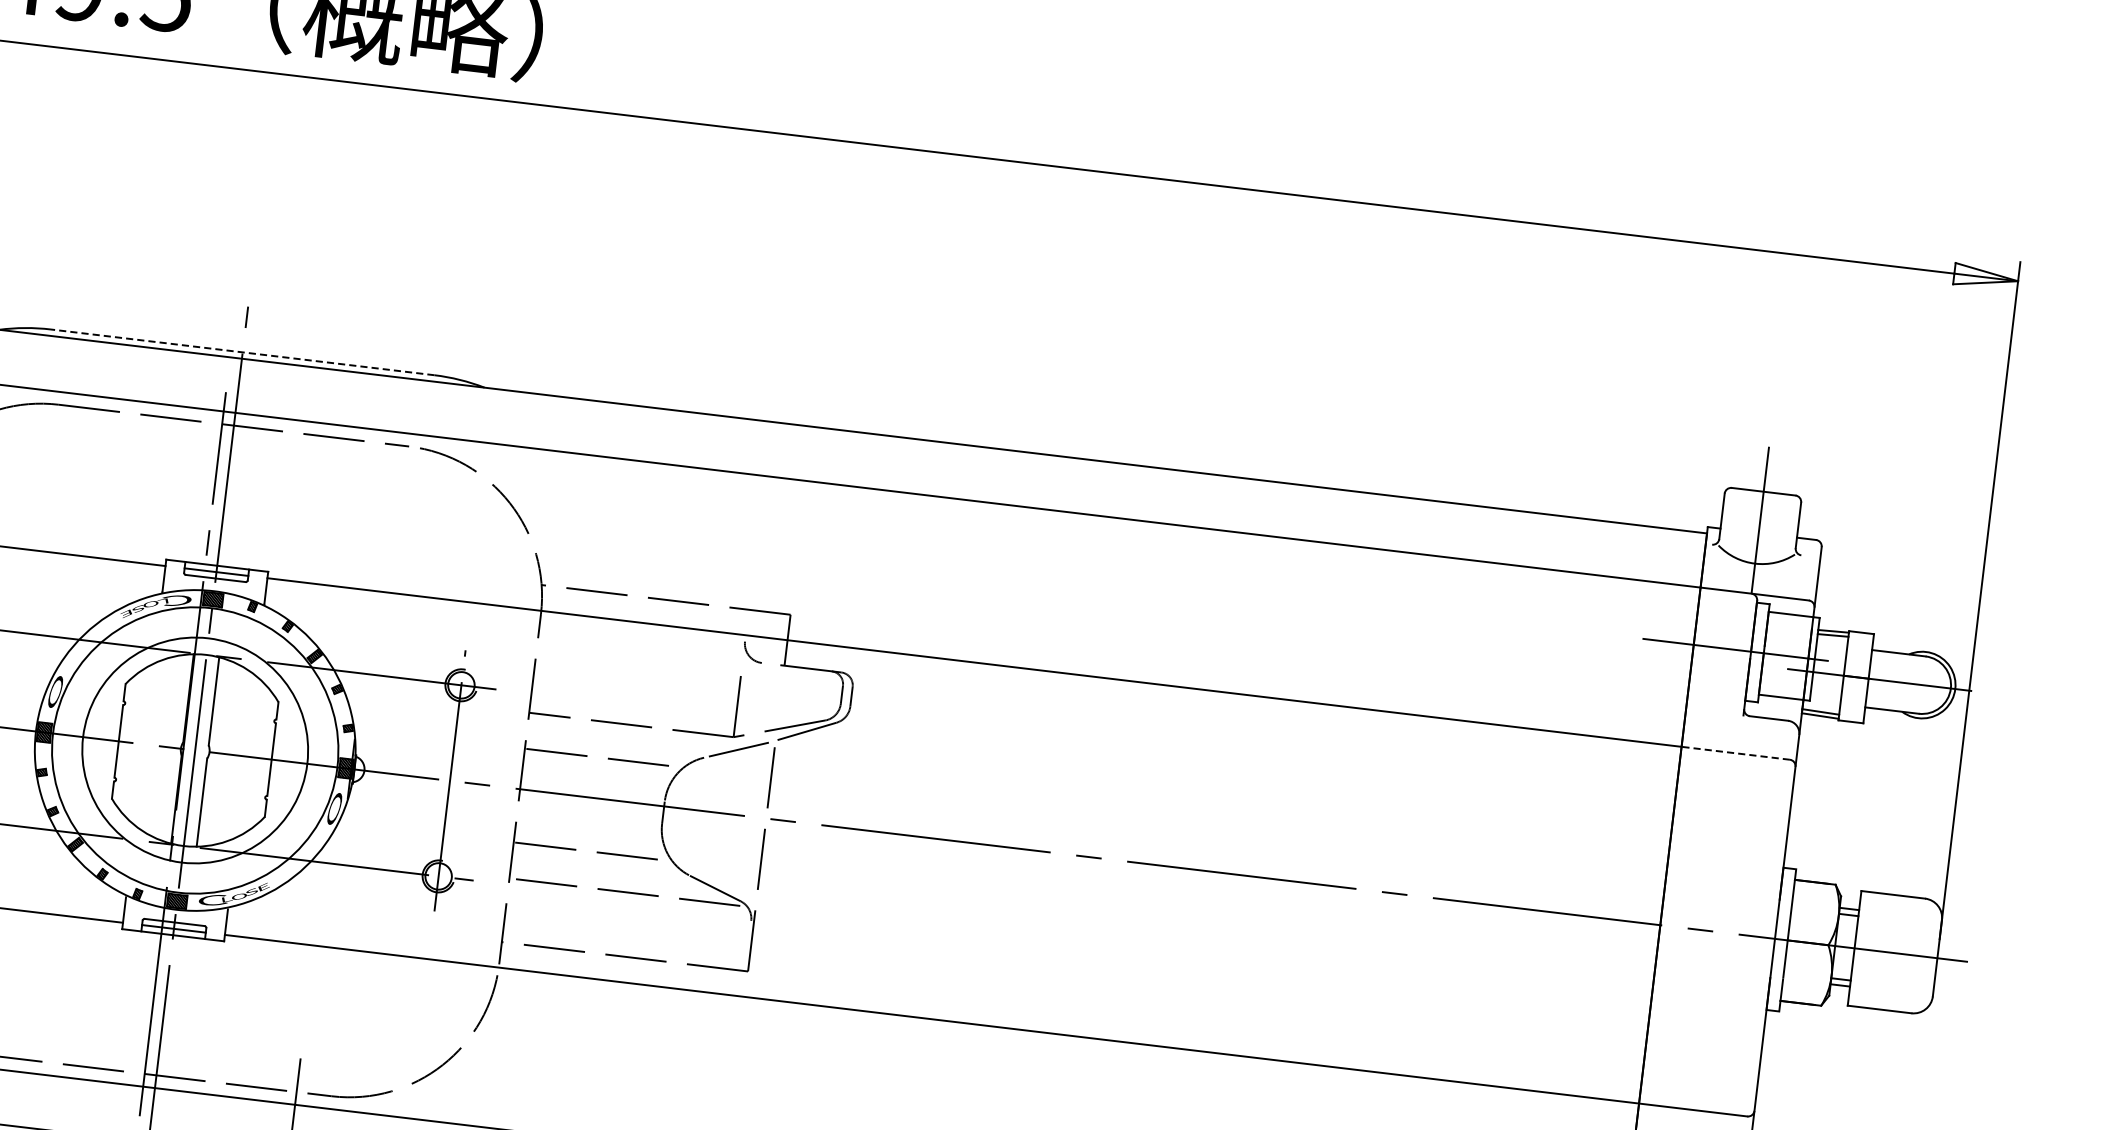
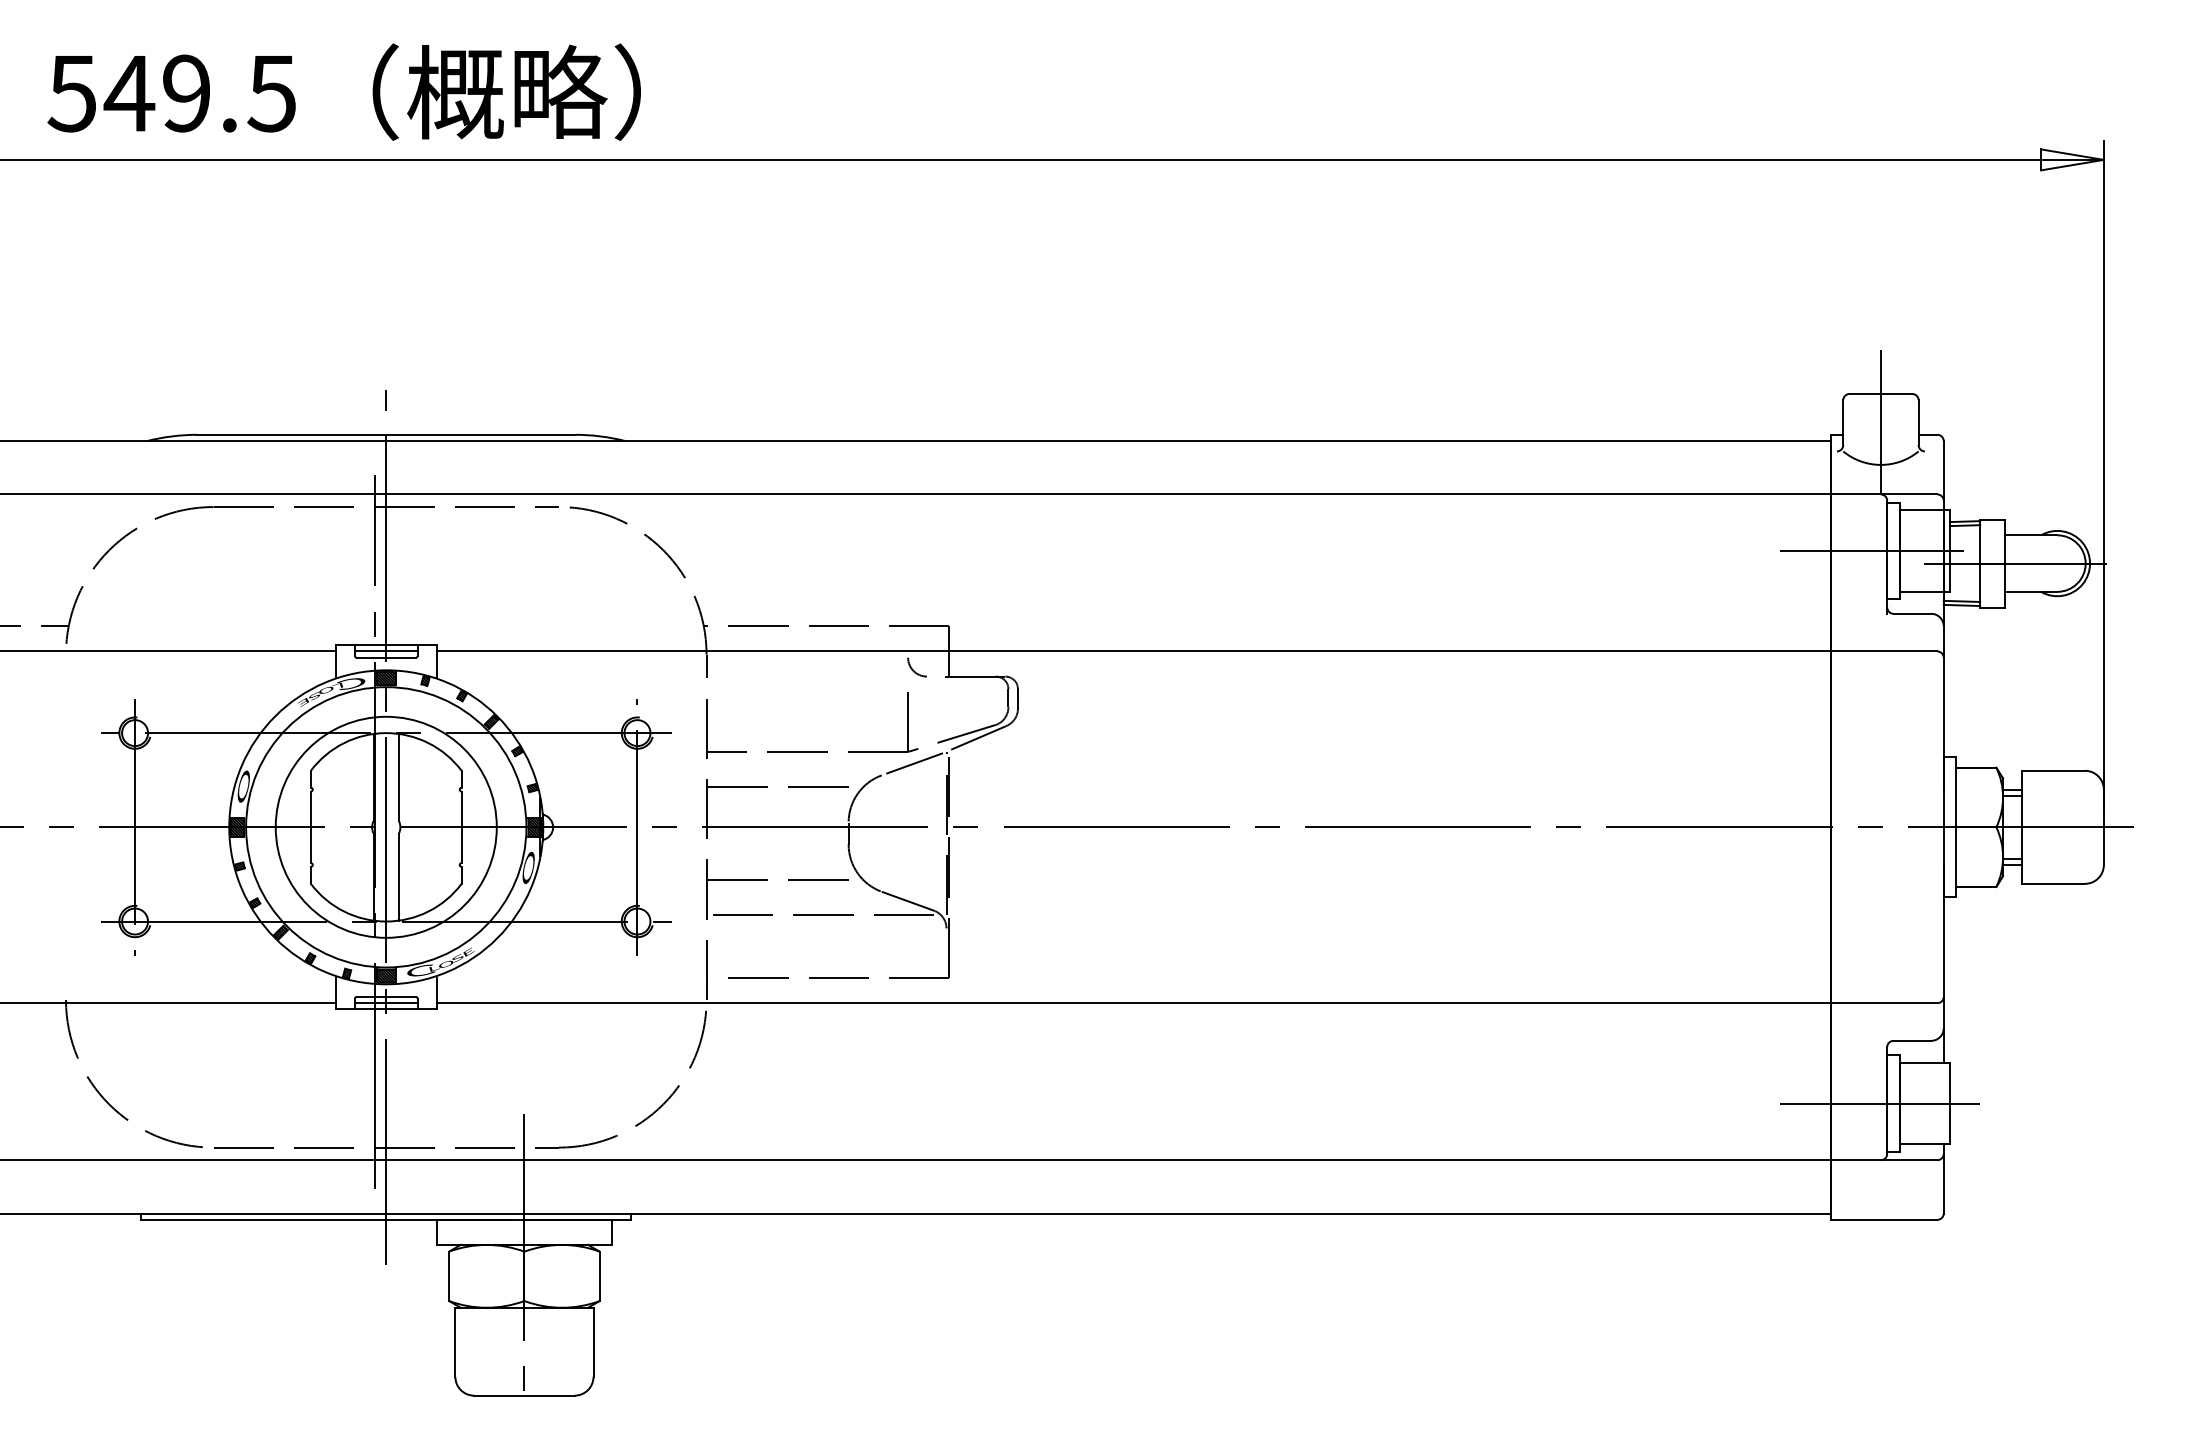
line: (241, 351) -> (385, 434), dashed -> solid
line: (1735, 753) -> (1883, 651), dashed -> solid
line: (762, 824) -> (946, 833), added

